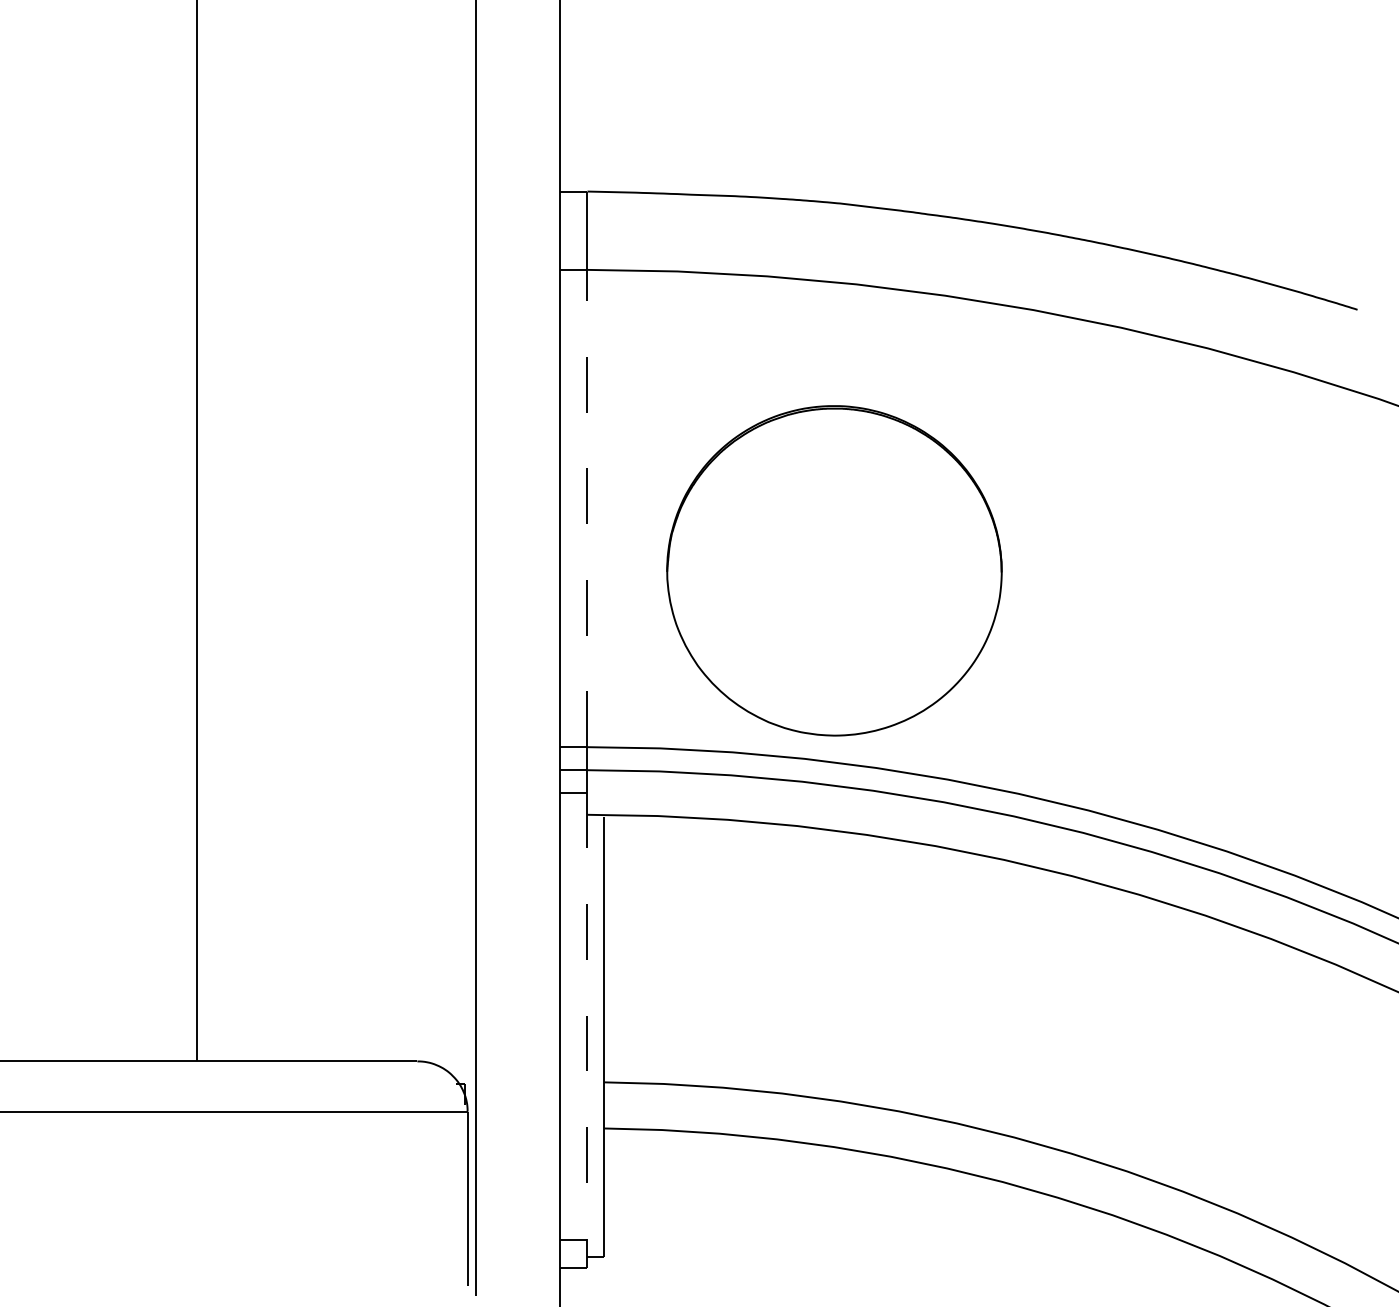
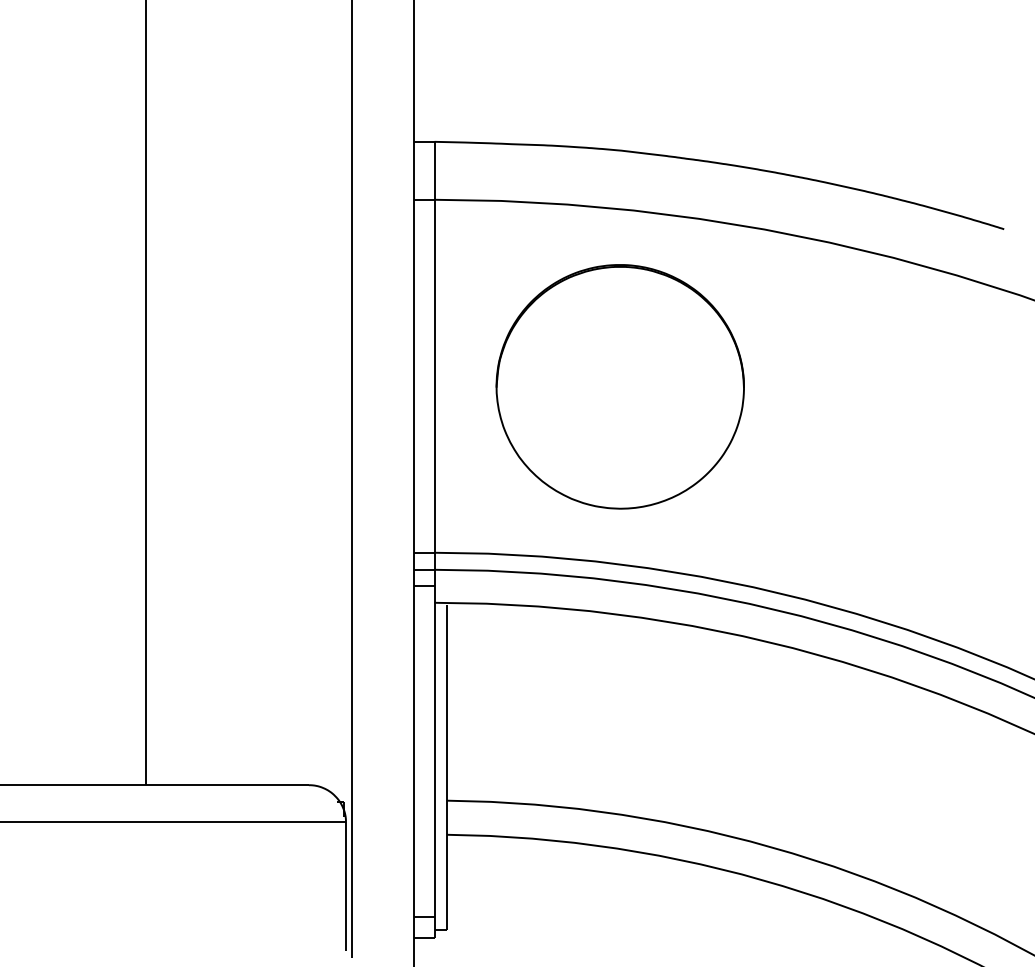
line: (587, 508) -> (434, 376), dashed -> solid
part: (834, 570) -> (620, 386), moved
line: (587, 1016) -> (434, 751), dashed -> solid

